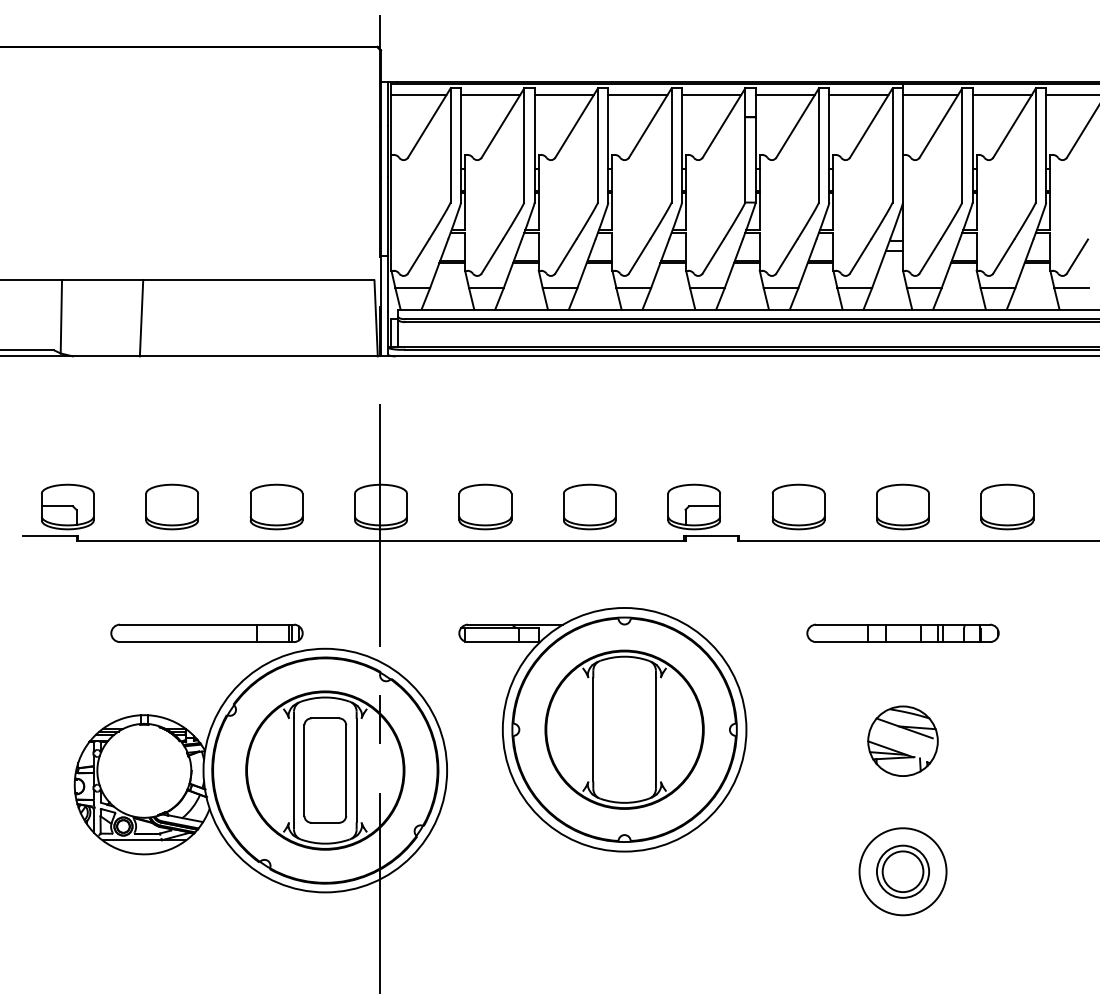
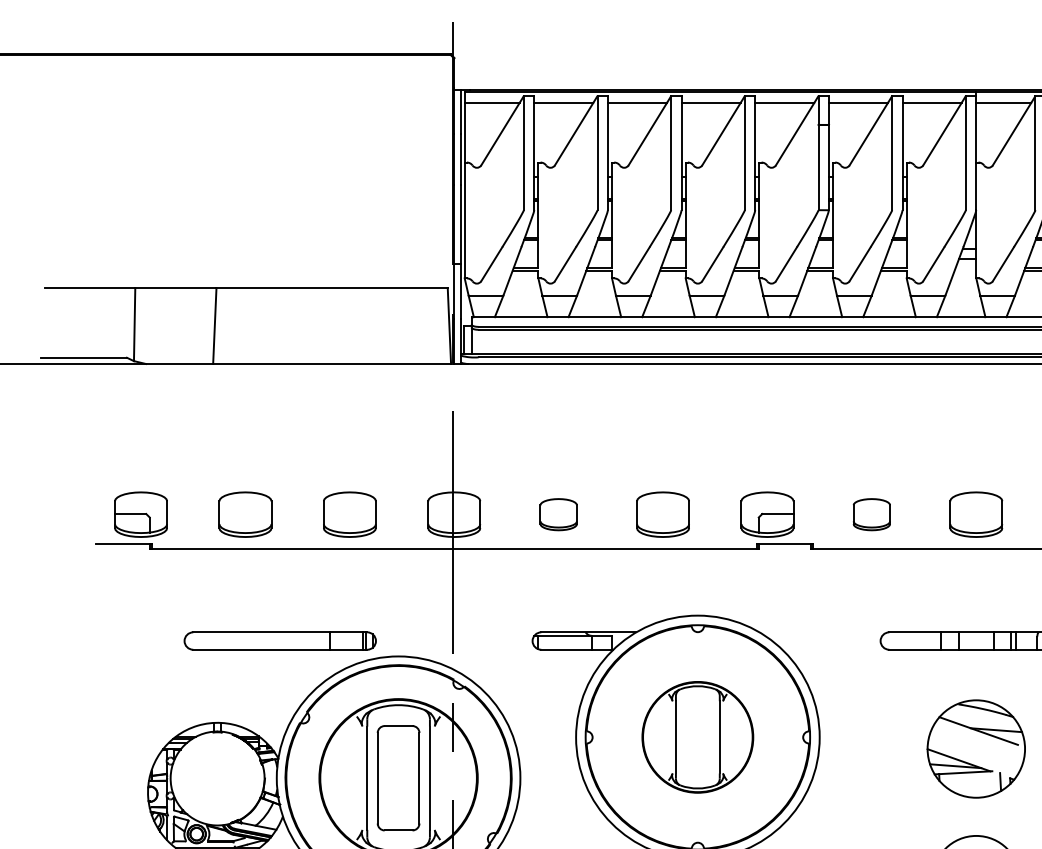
part: (485, 506) -> (558, 514), size x0.7
part: (798, 506) -> (871, 514), size x0.7
part: (624, 729) -> (697, 737), size x0.7
part: (902, 740) -> (975, 748), size x1.4

